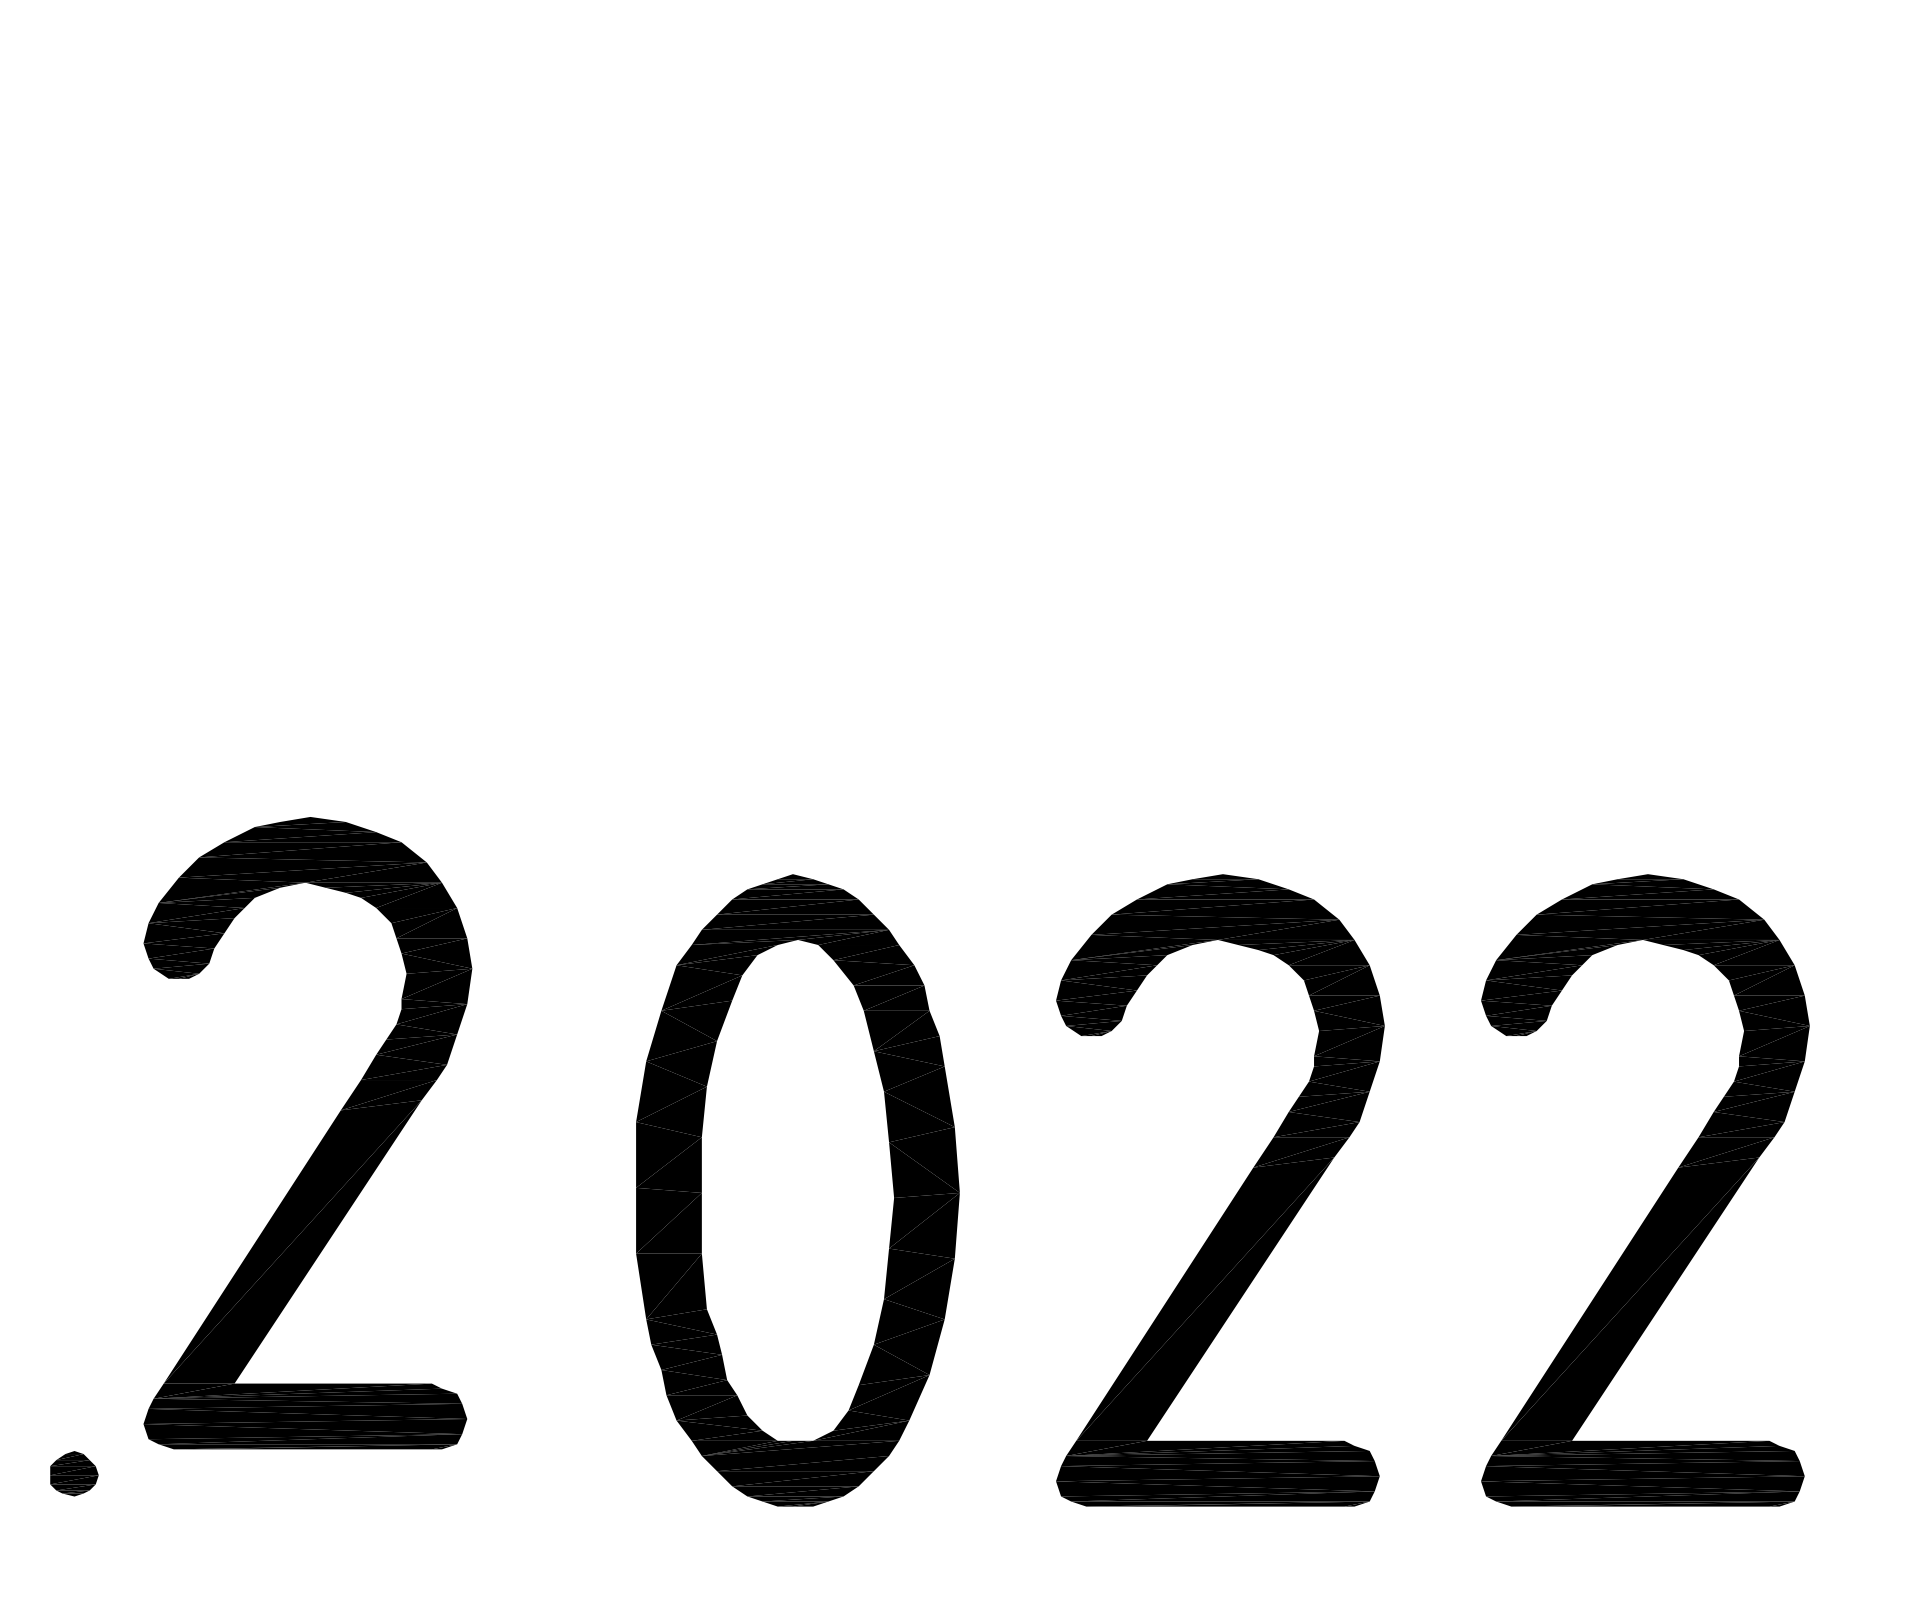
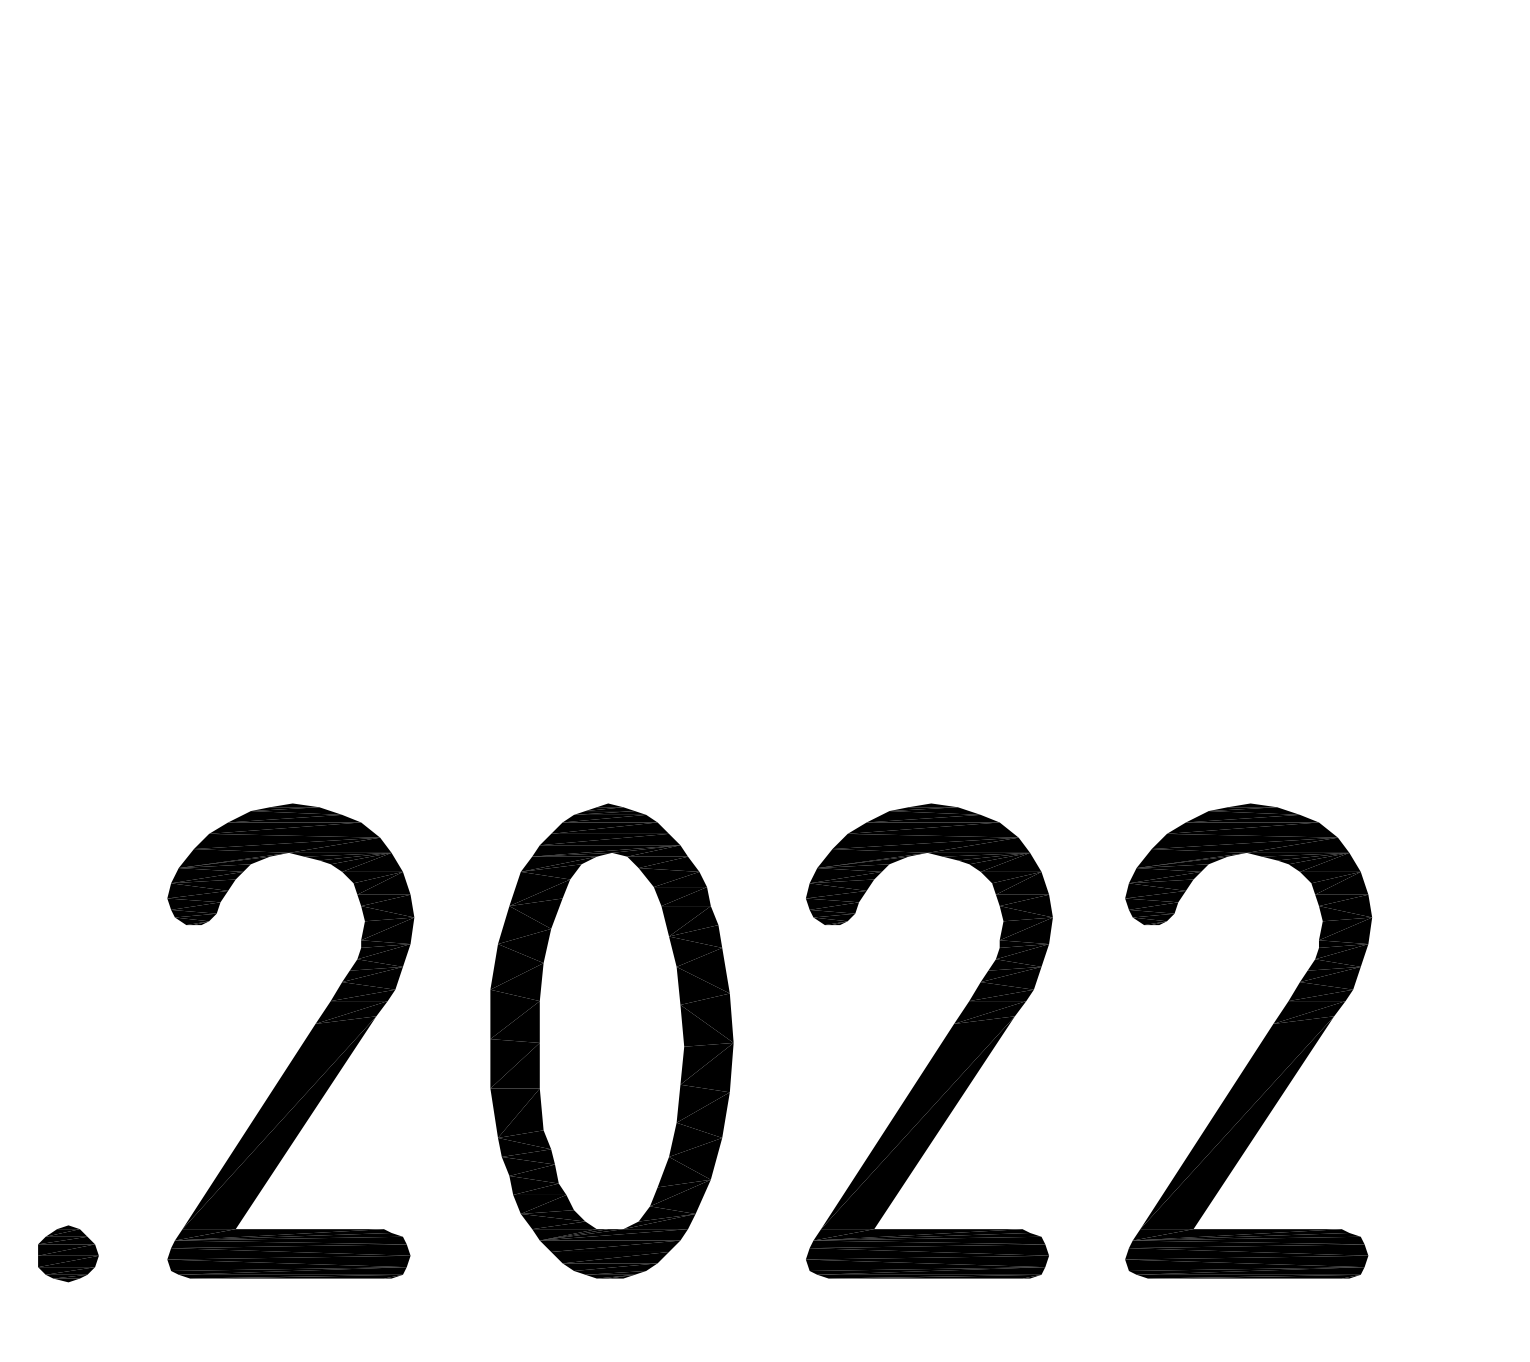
part: (320, 1140) -> (300, 1046), moved
part: (74, 1473) -> (68, 1253), size x1.67

